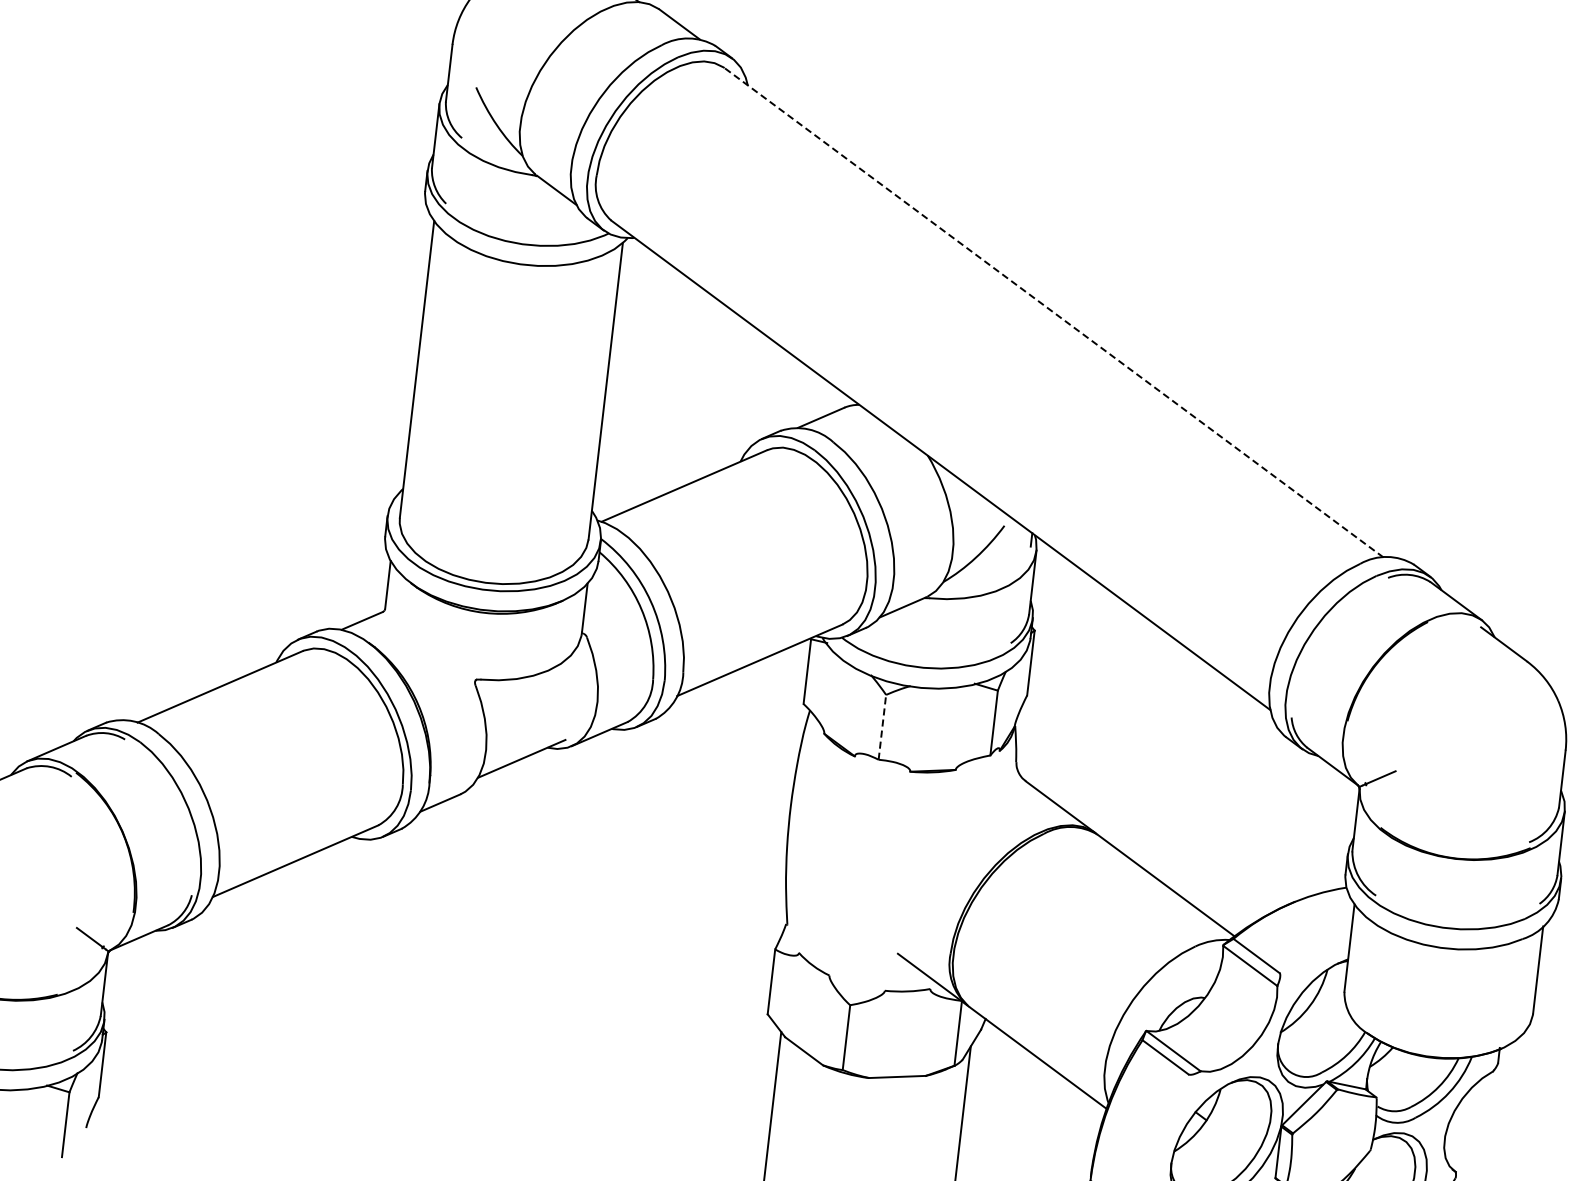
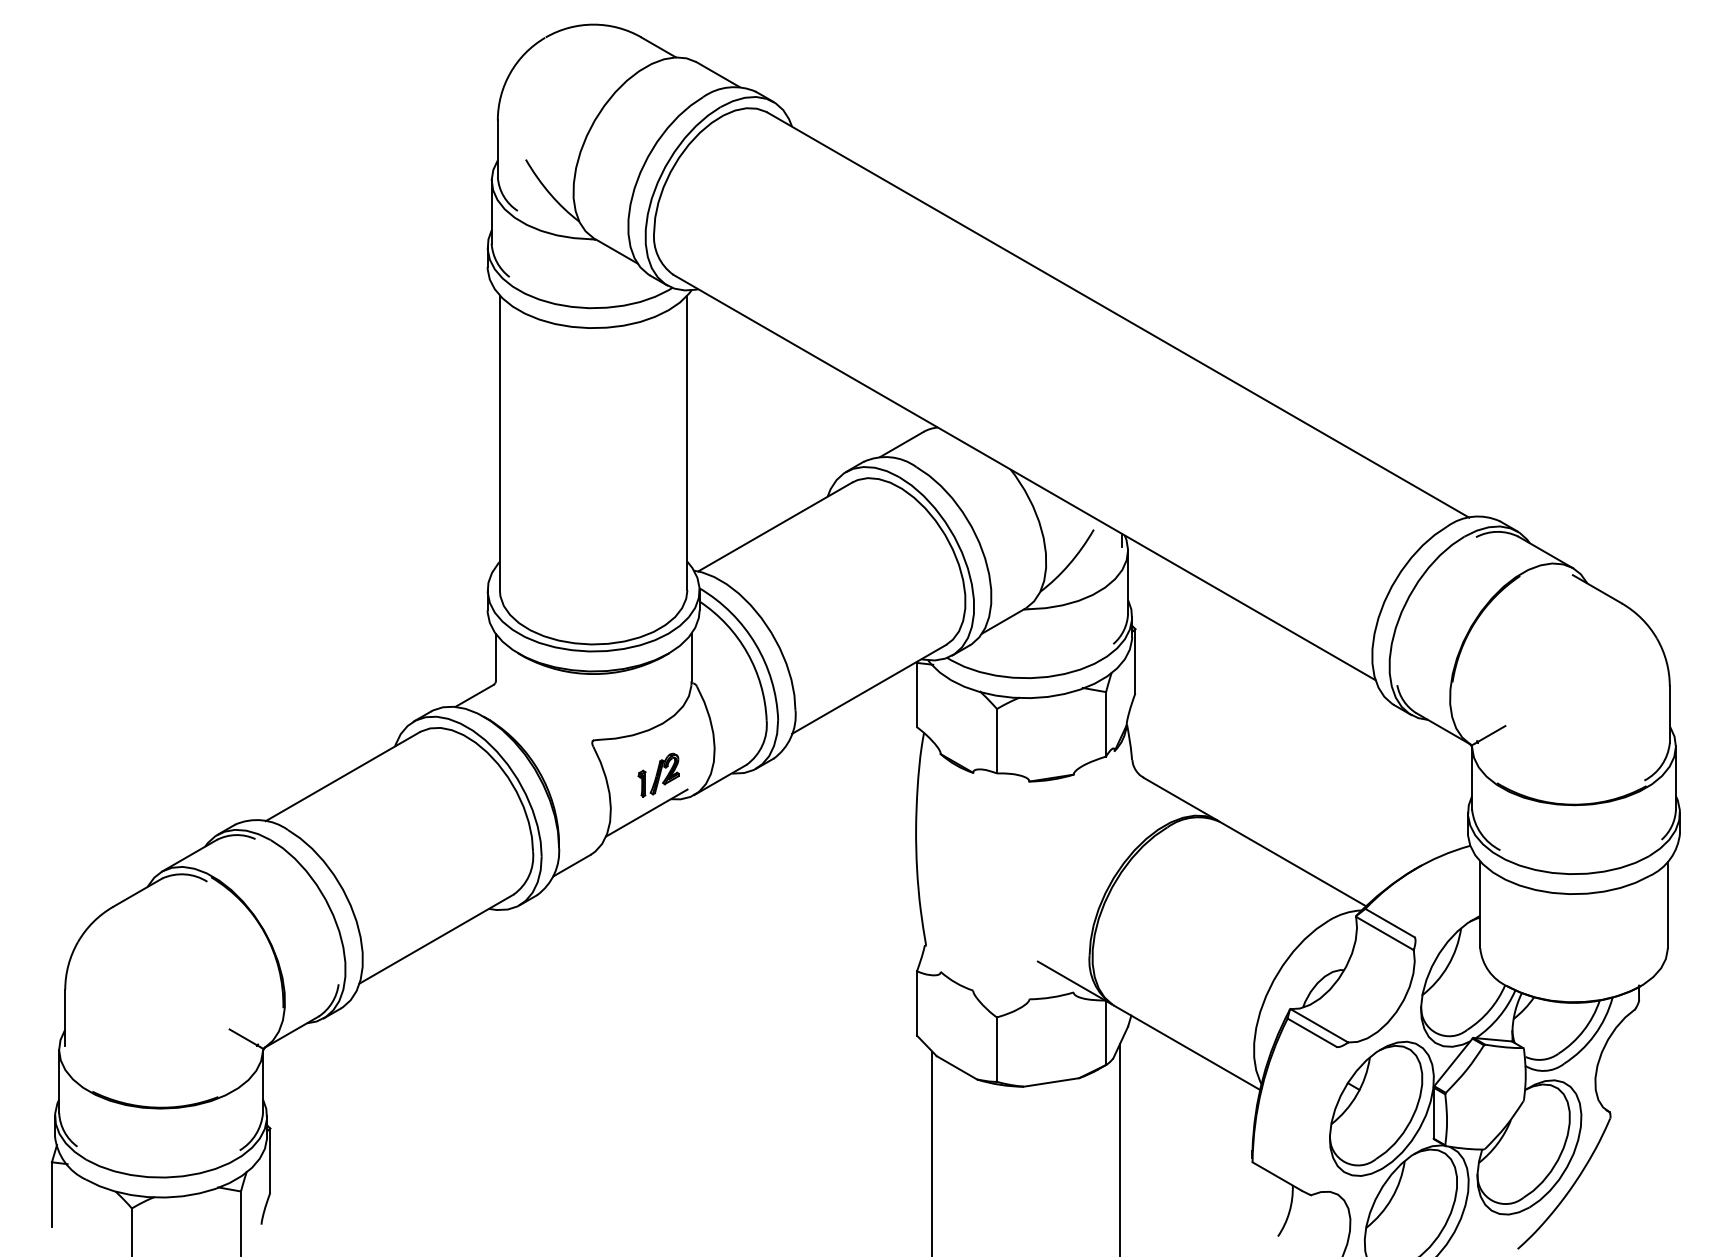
line: (1053, 312) -> (1117, 314), dashed -> solid
part: (538, 721) -> (658, 774), added
line: (882, 726) -> (996, 740), dashed -> solid

